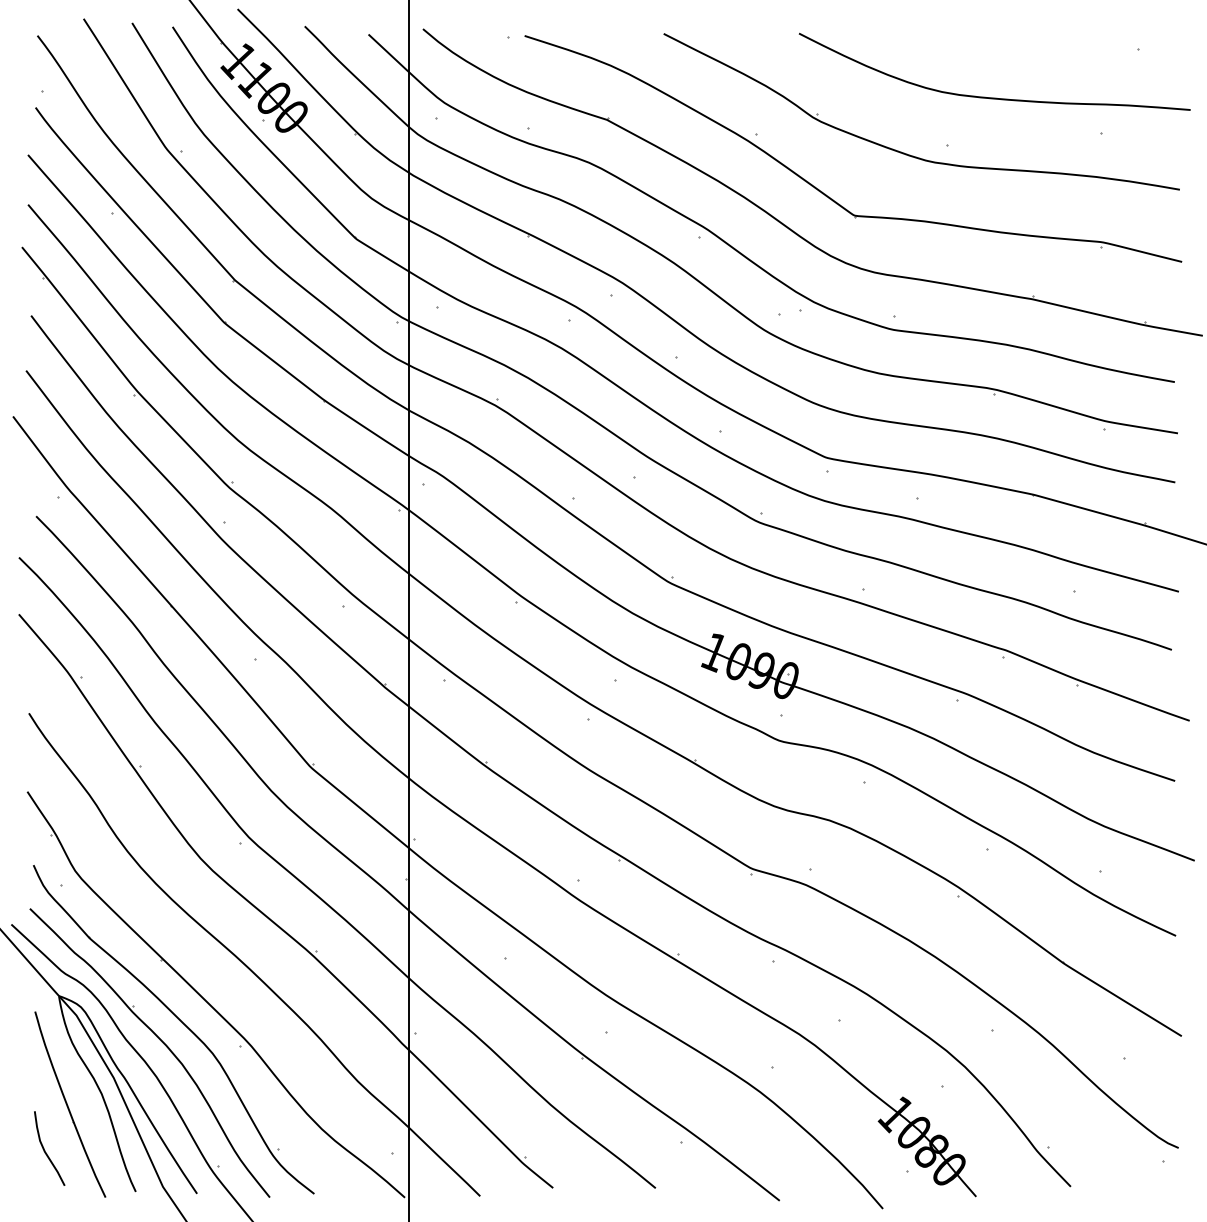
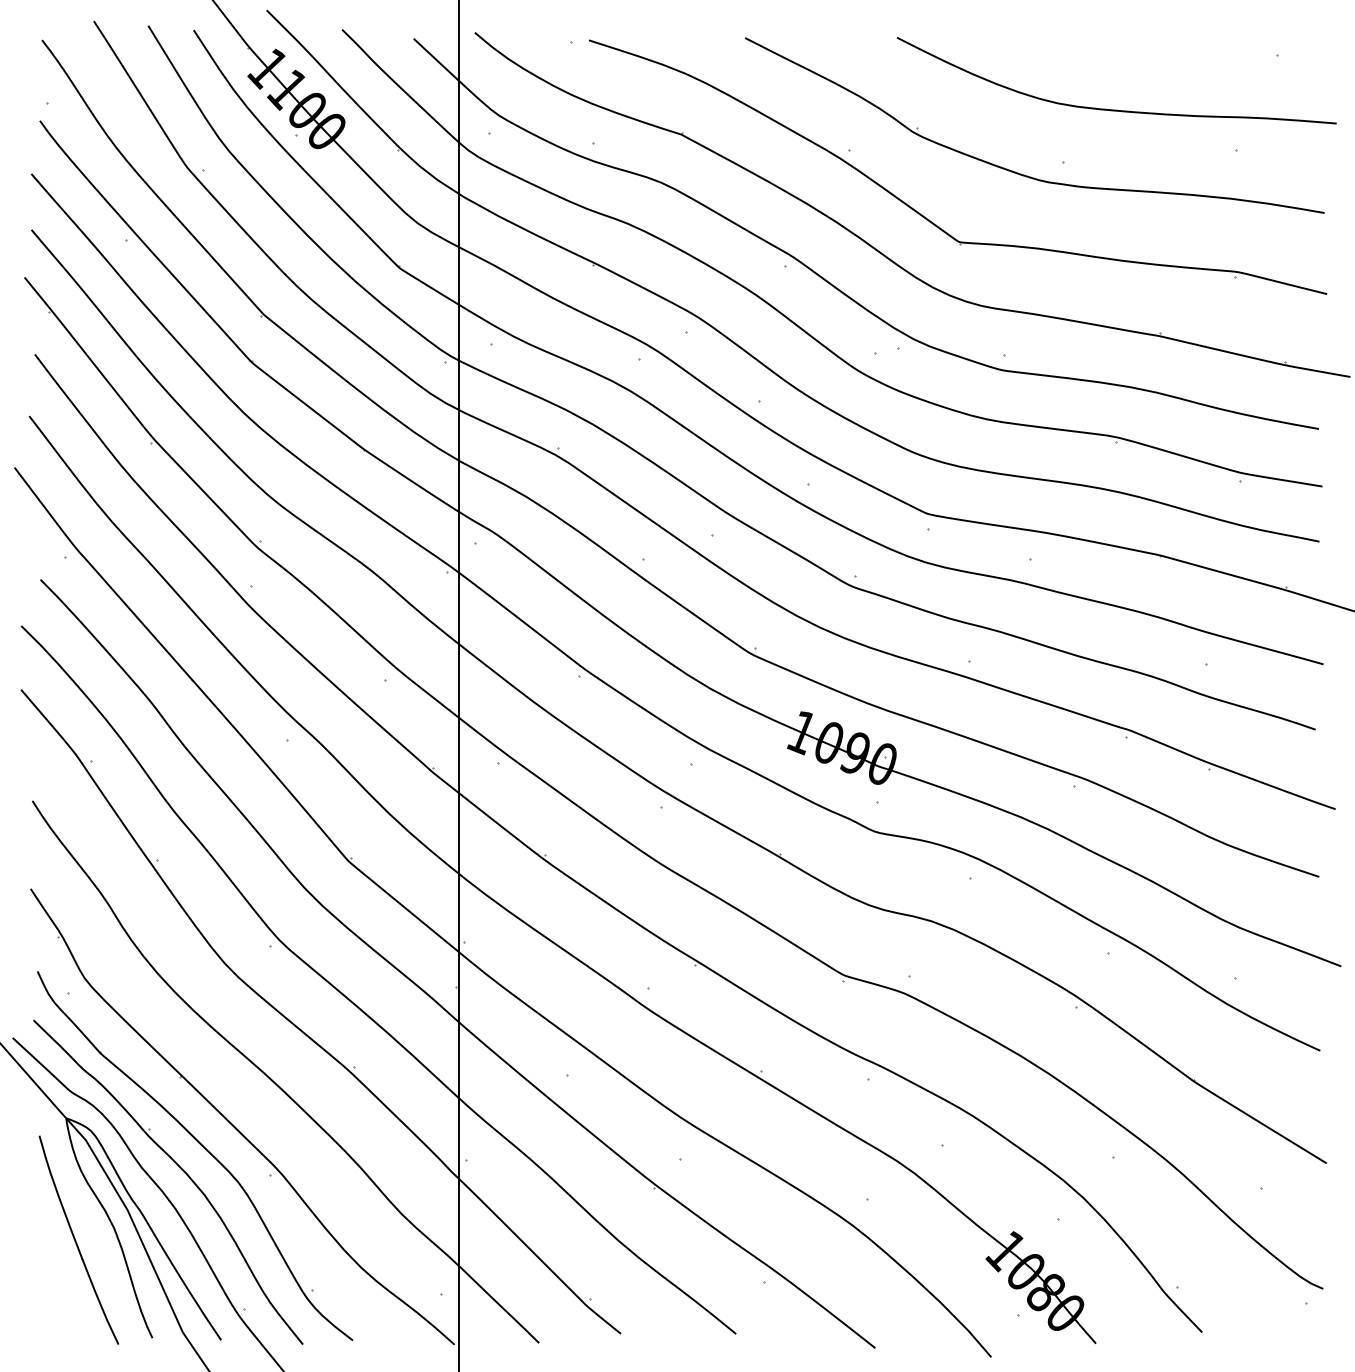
curve: (45, 1149) -> (50, 1290), removed

